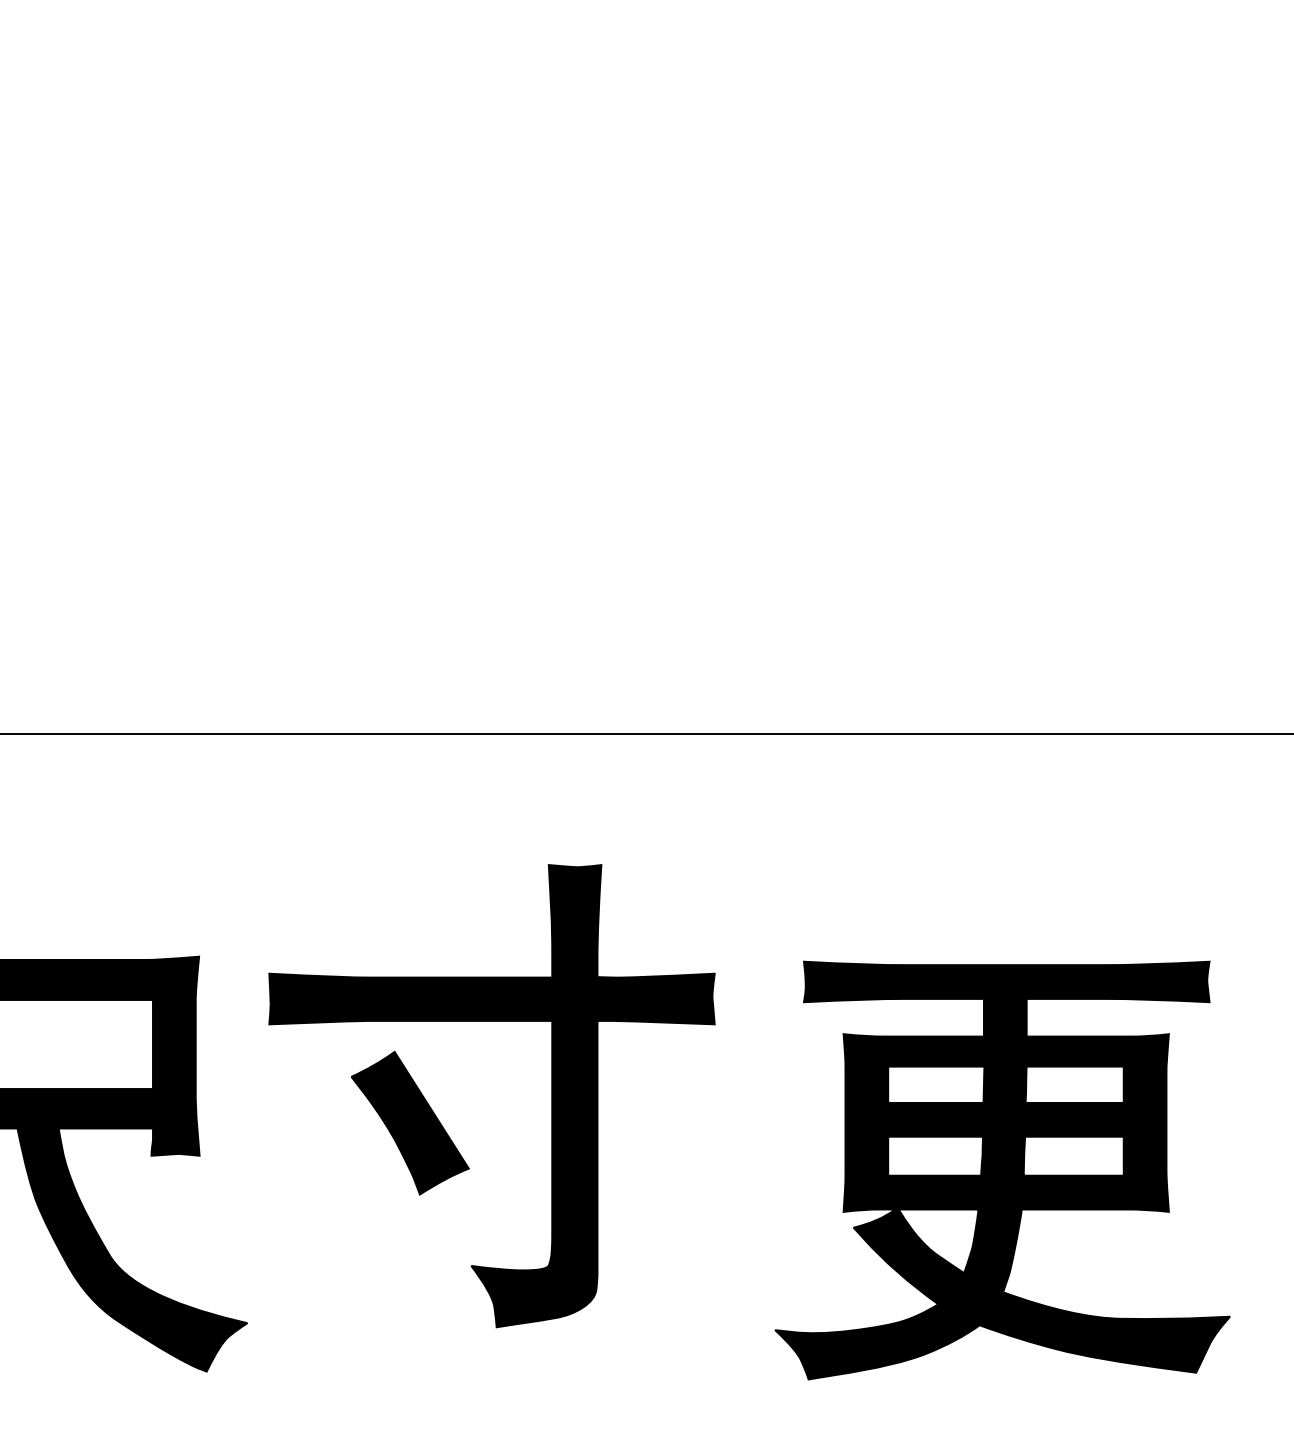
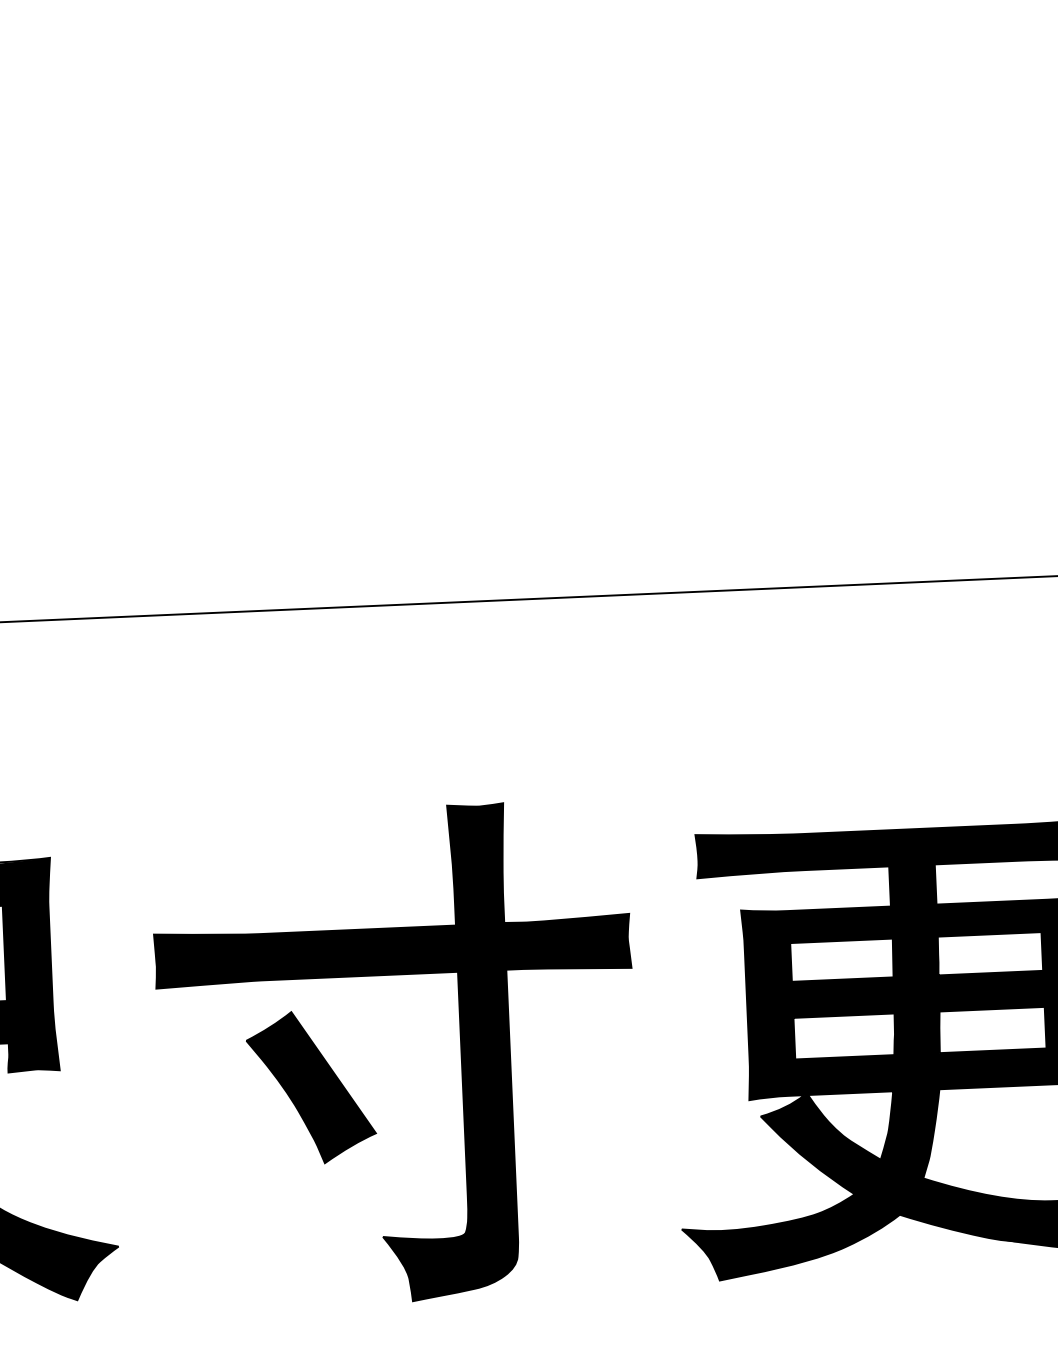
part: (443, 1126) -> (346, 1089), moved

